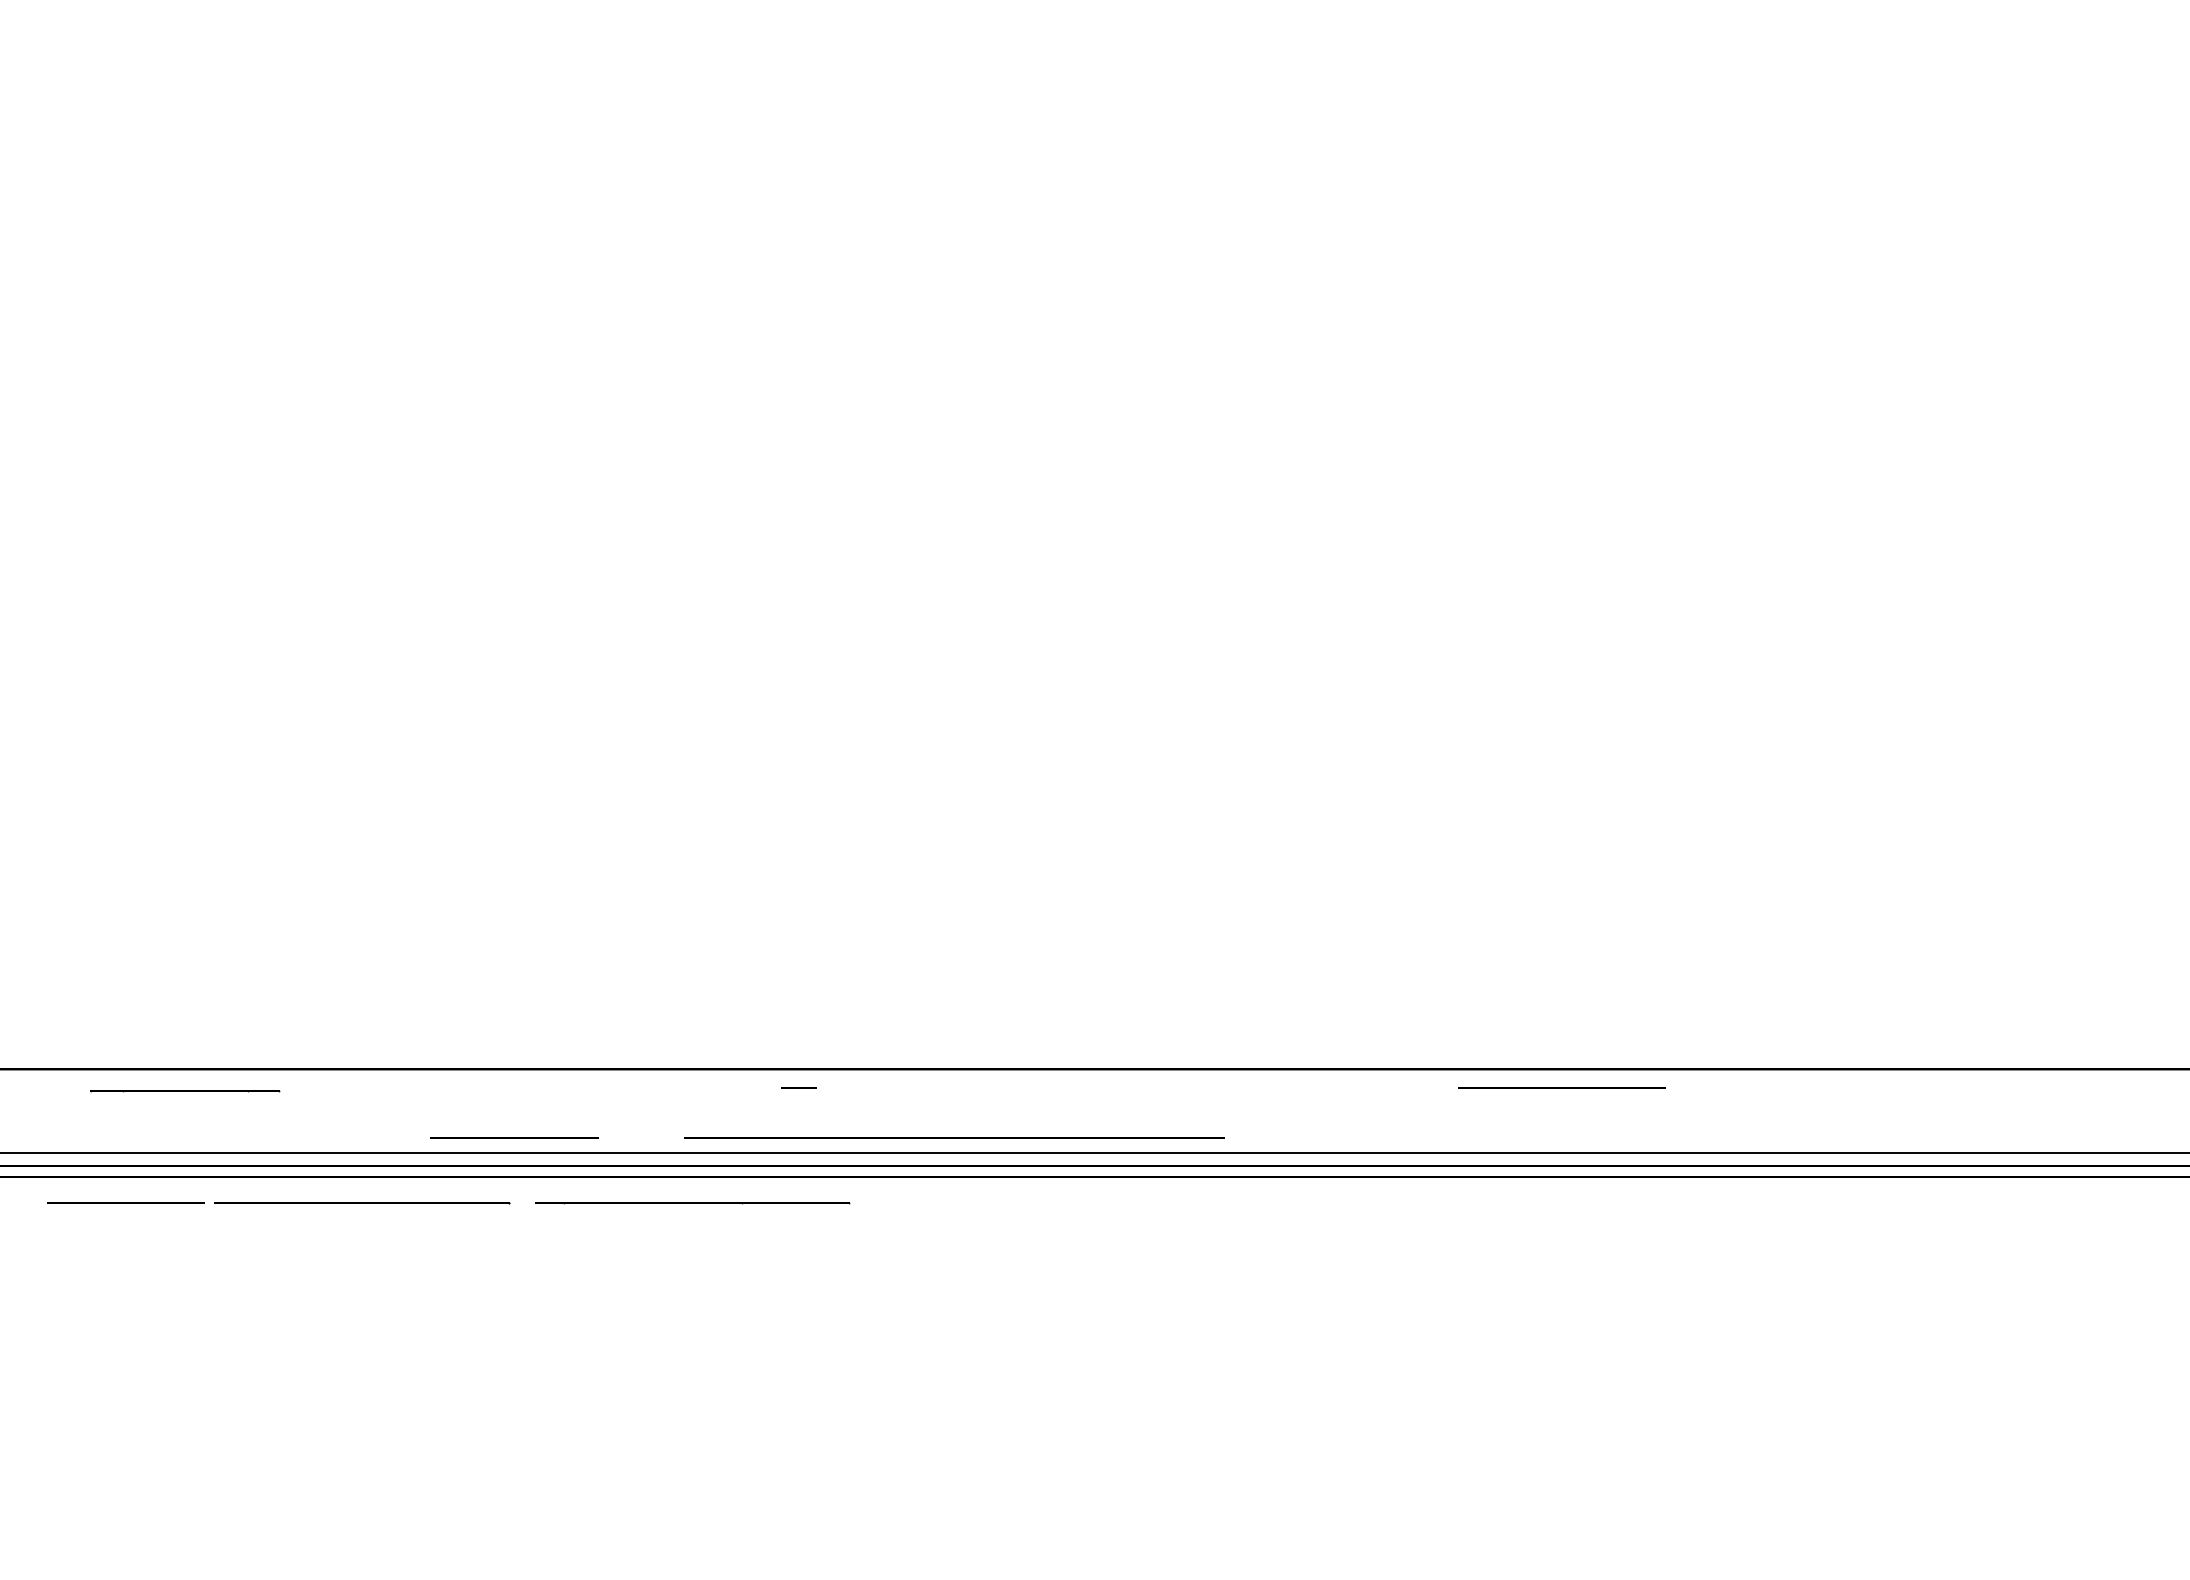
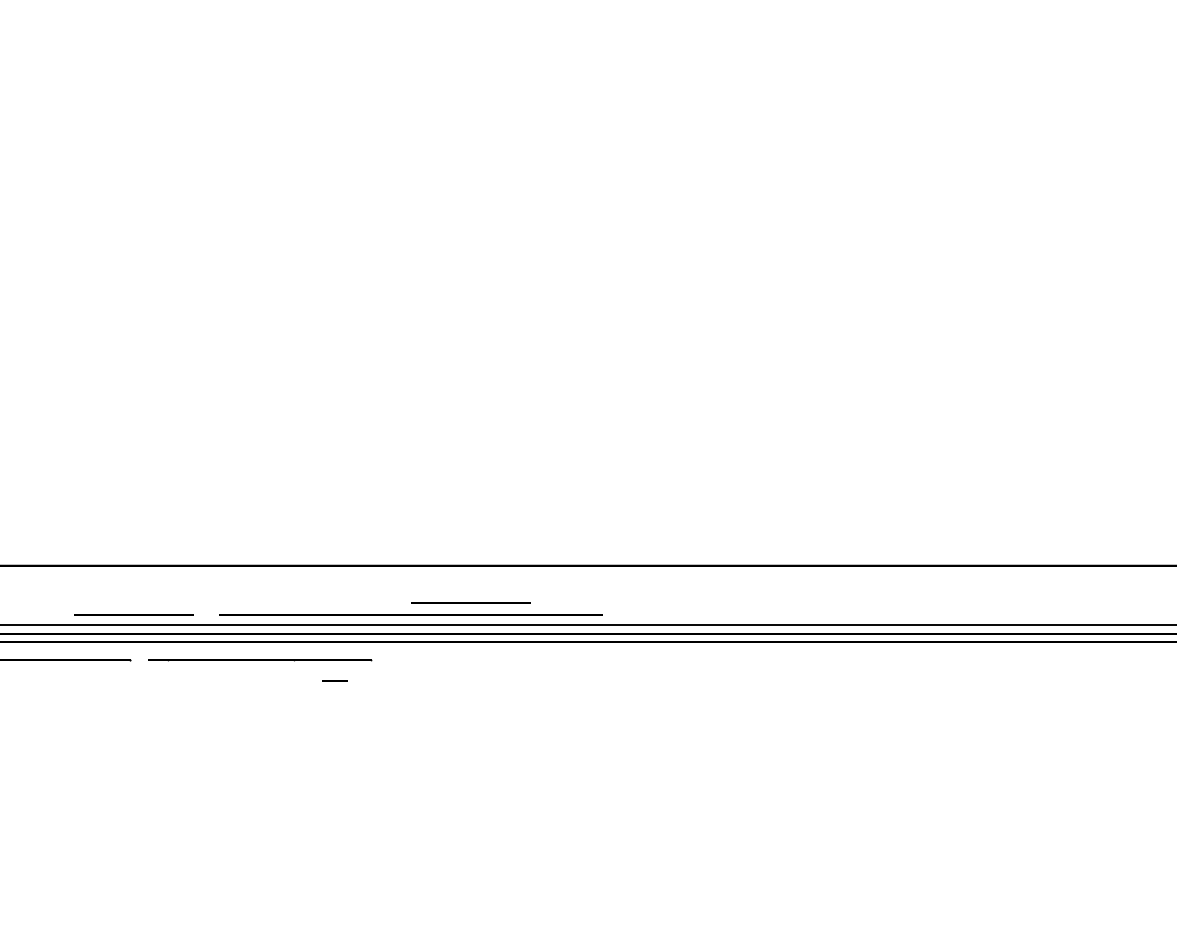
line: (798, 1087) -> (334, 681), moved
line: (1561, 1087) -> (875, 578), removed
line: (990, 1121) -> (470, 602), added
line: (954, 1137) -> (411, 613), moved

